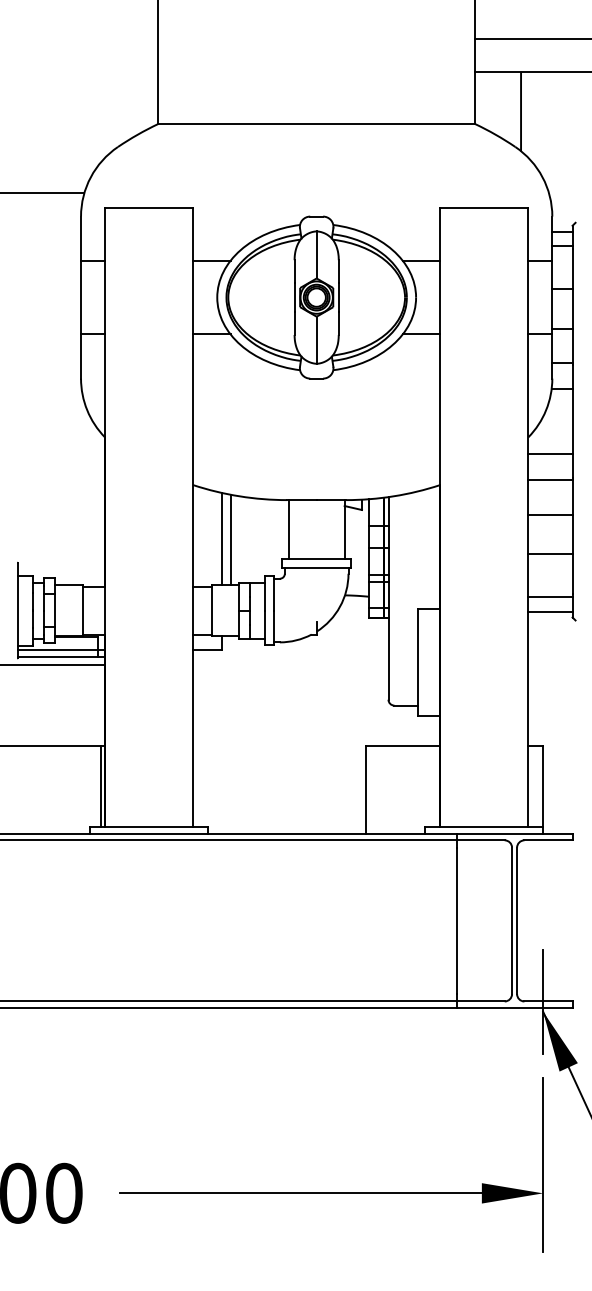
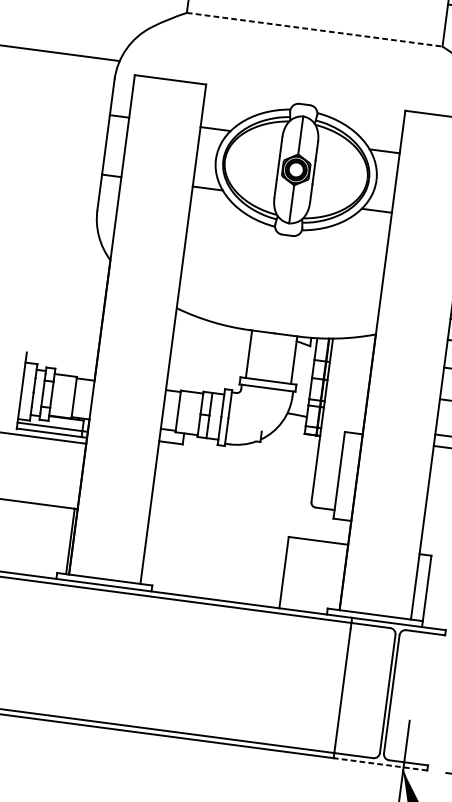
line: (317, 123) -> (315, 29), solid -> dashed
line: (222, 538) -> (194, 354), removed
line: (230, 539) -> (200, 356), removed
line: (514, 1007) -> (380, 764), solid -> dashed

